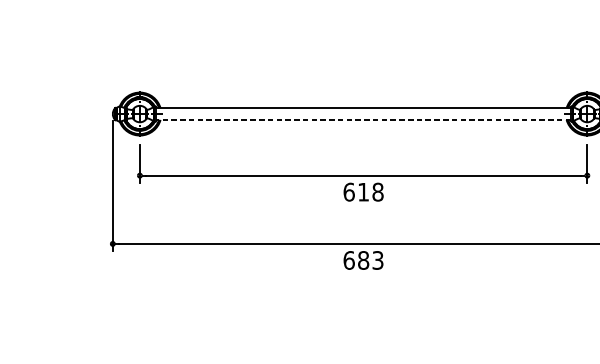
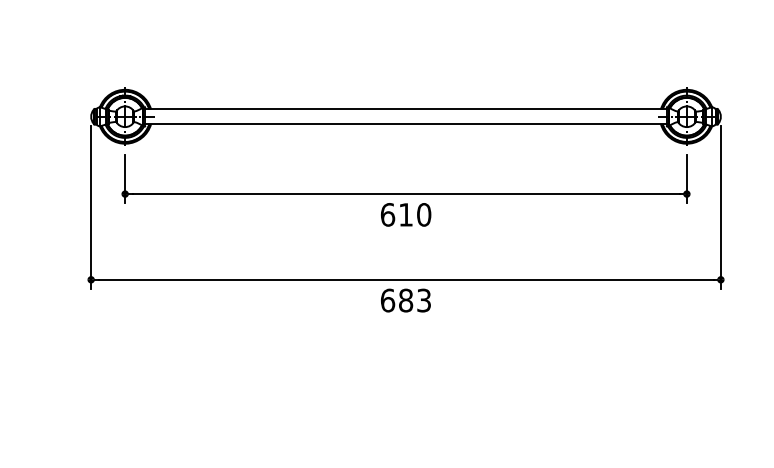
line: (363, 120) -> (406, 124), dashed -> solid
text: (378, 191) -> (424, 214), 618 -> 610

